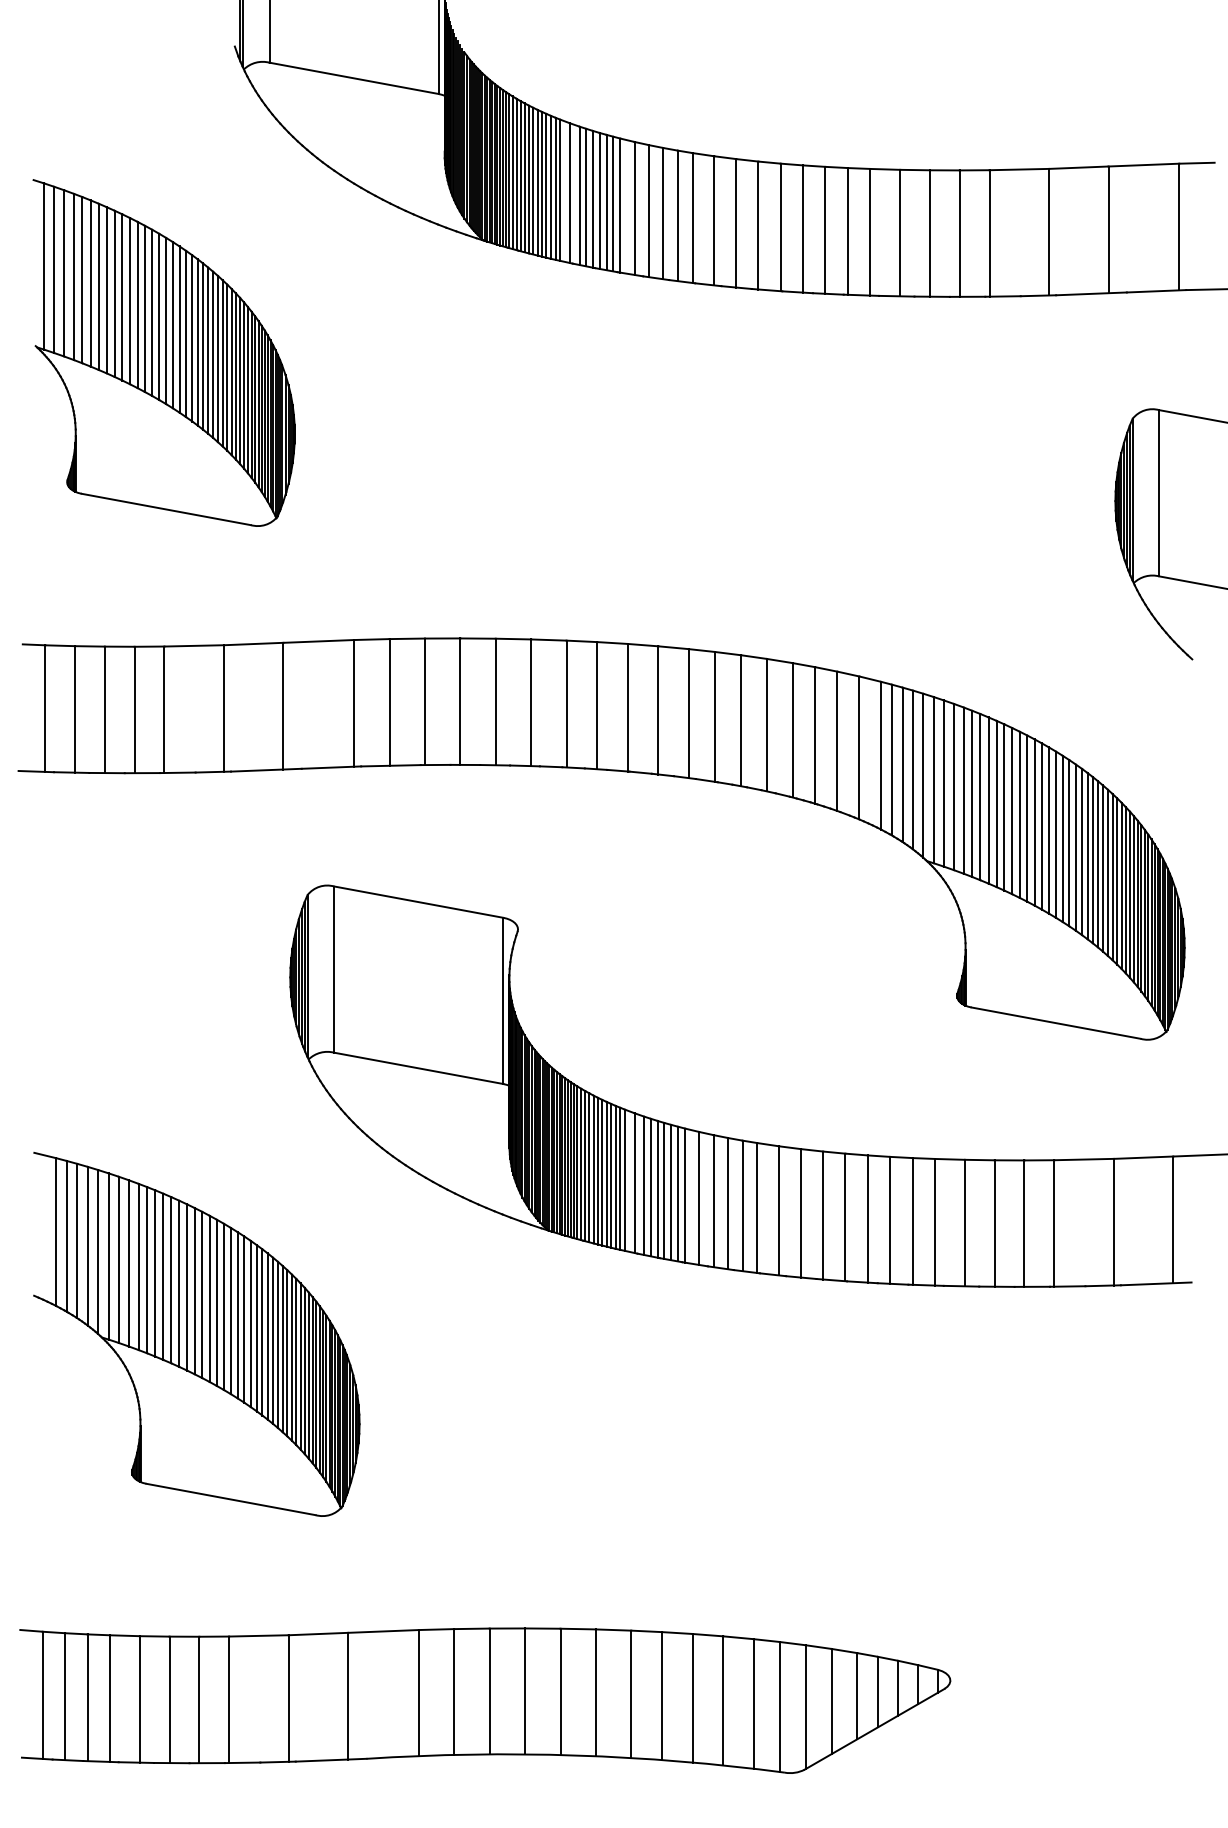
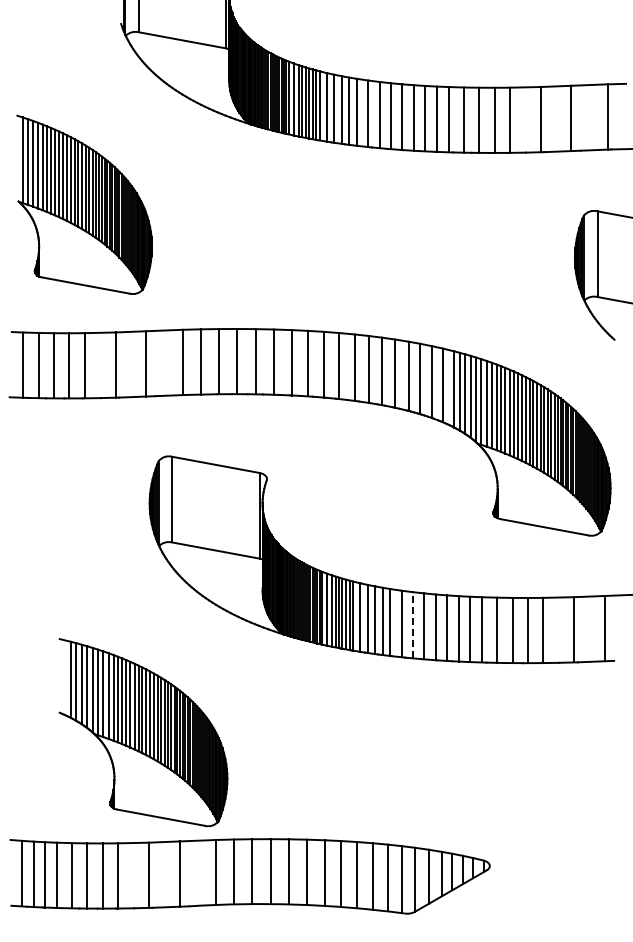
part: (163, 352) -> (84, 204), moved
line: (800, 1211) -> (412, 624), solid -> dashed
part: (196, 1334) -> (143, 732), moved

